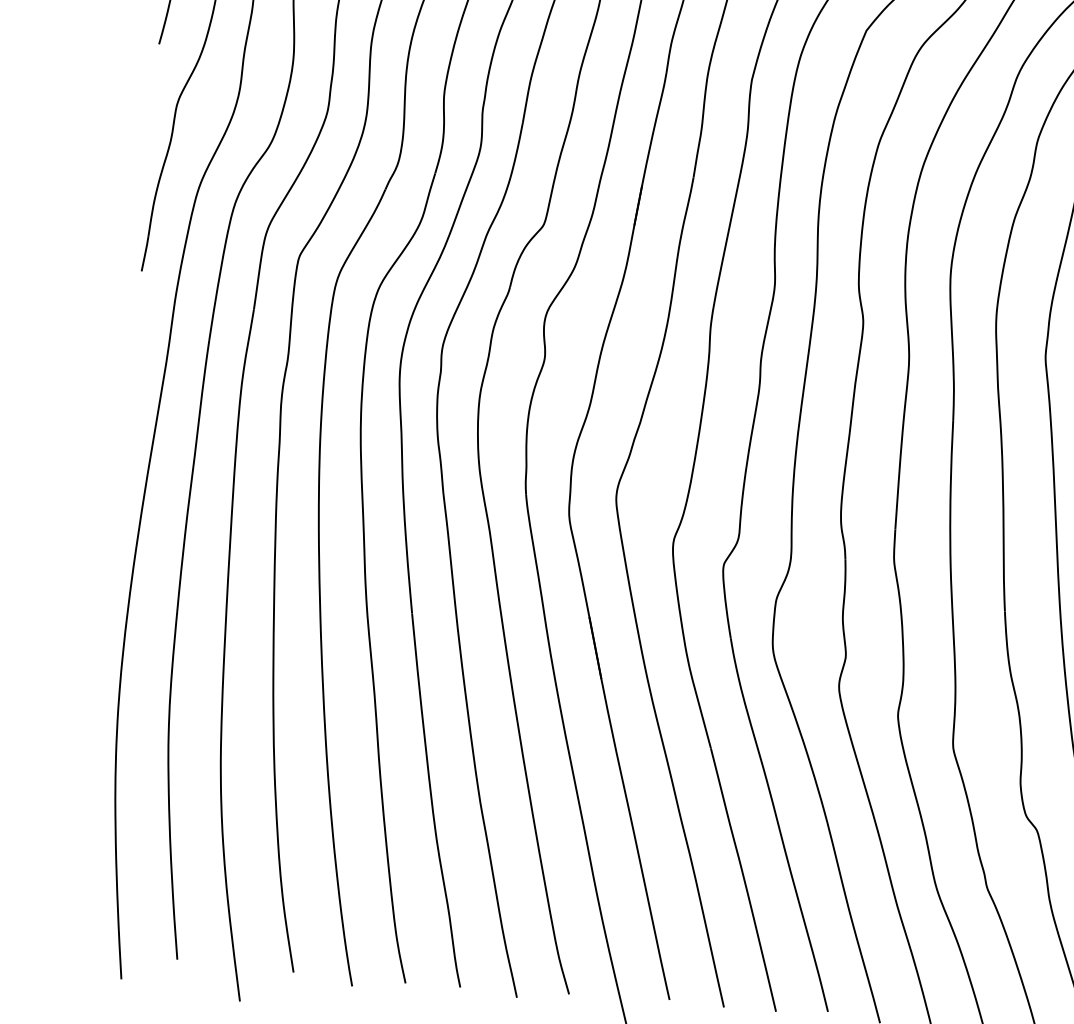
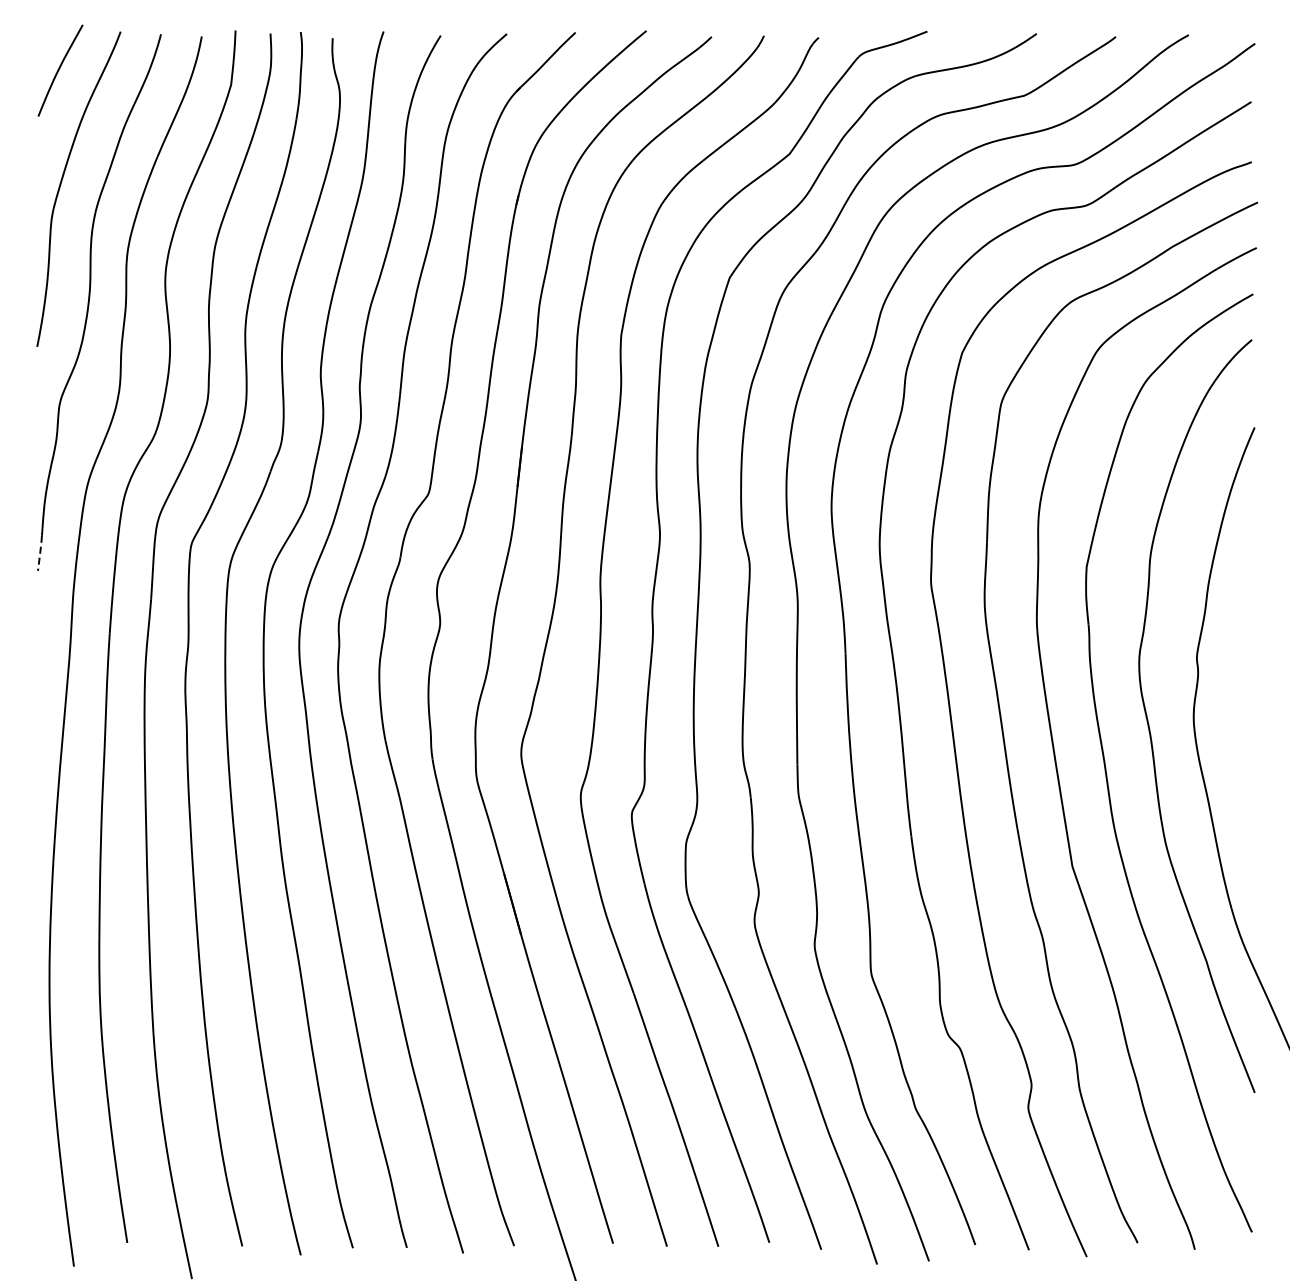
line: (145, 253) -> (40, 553), solid -> dashed

